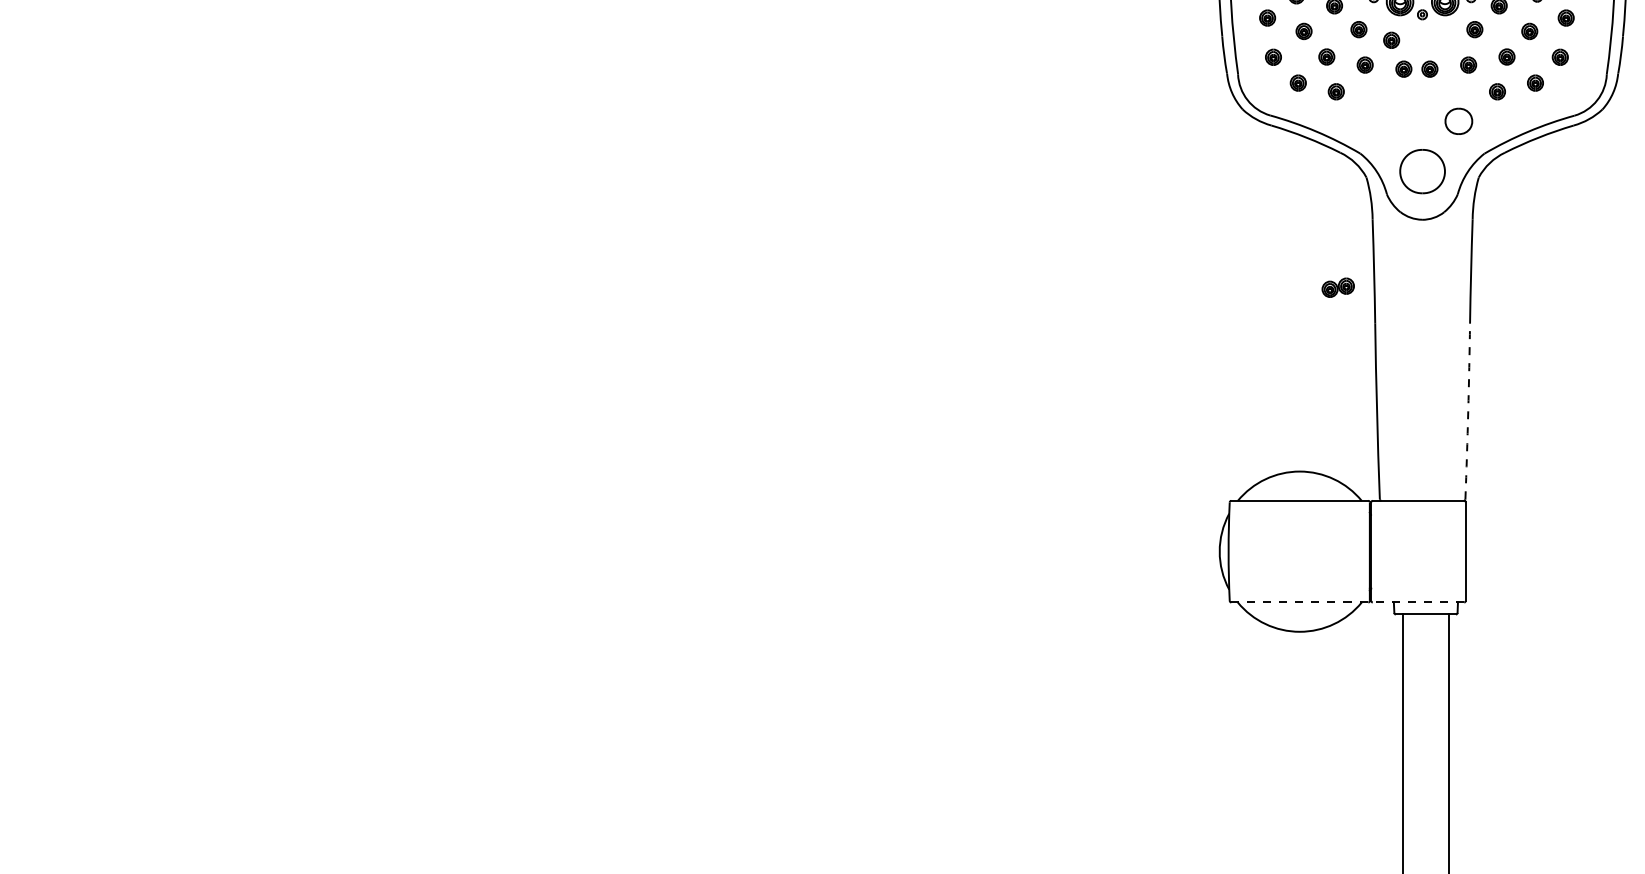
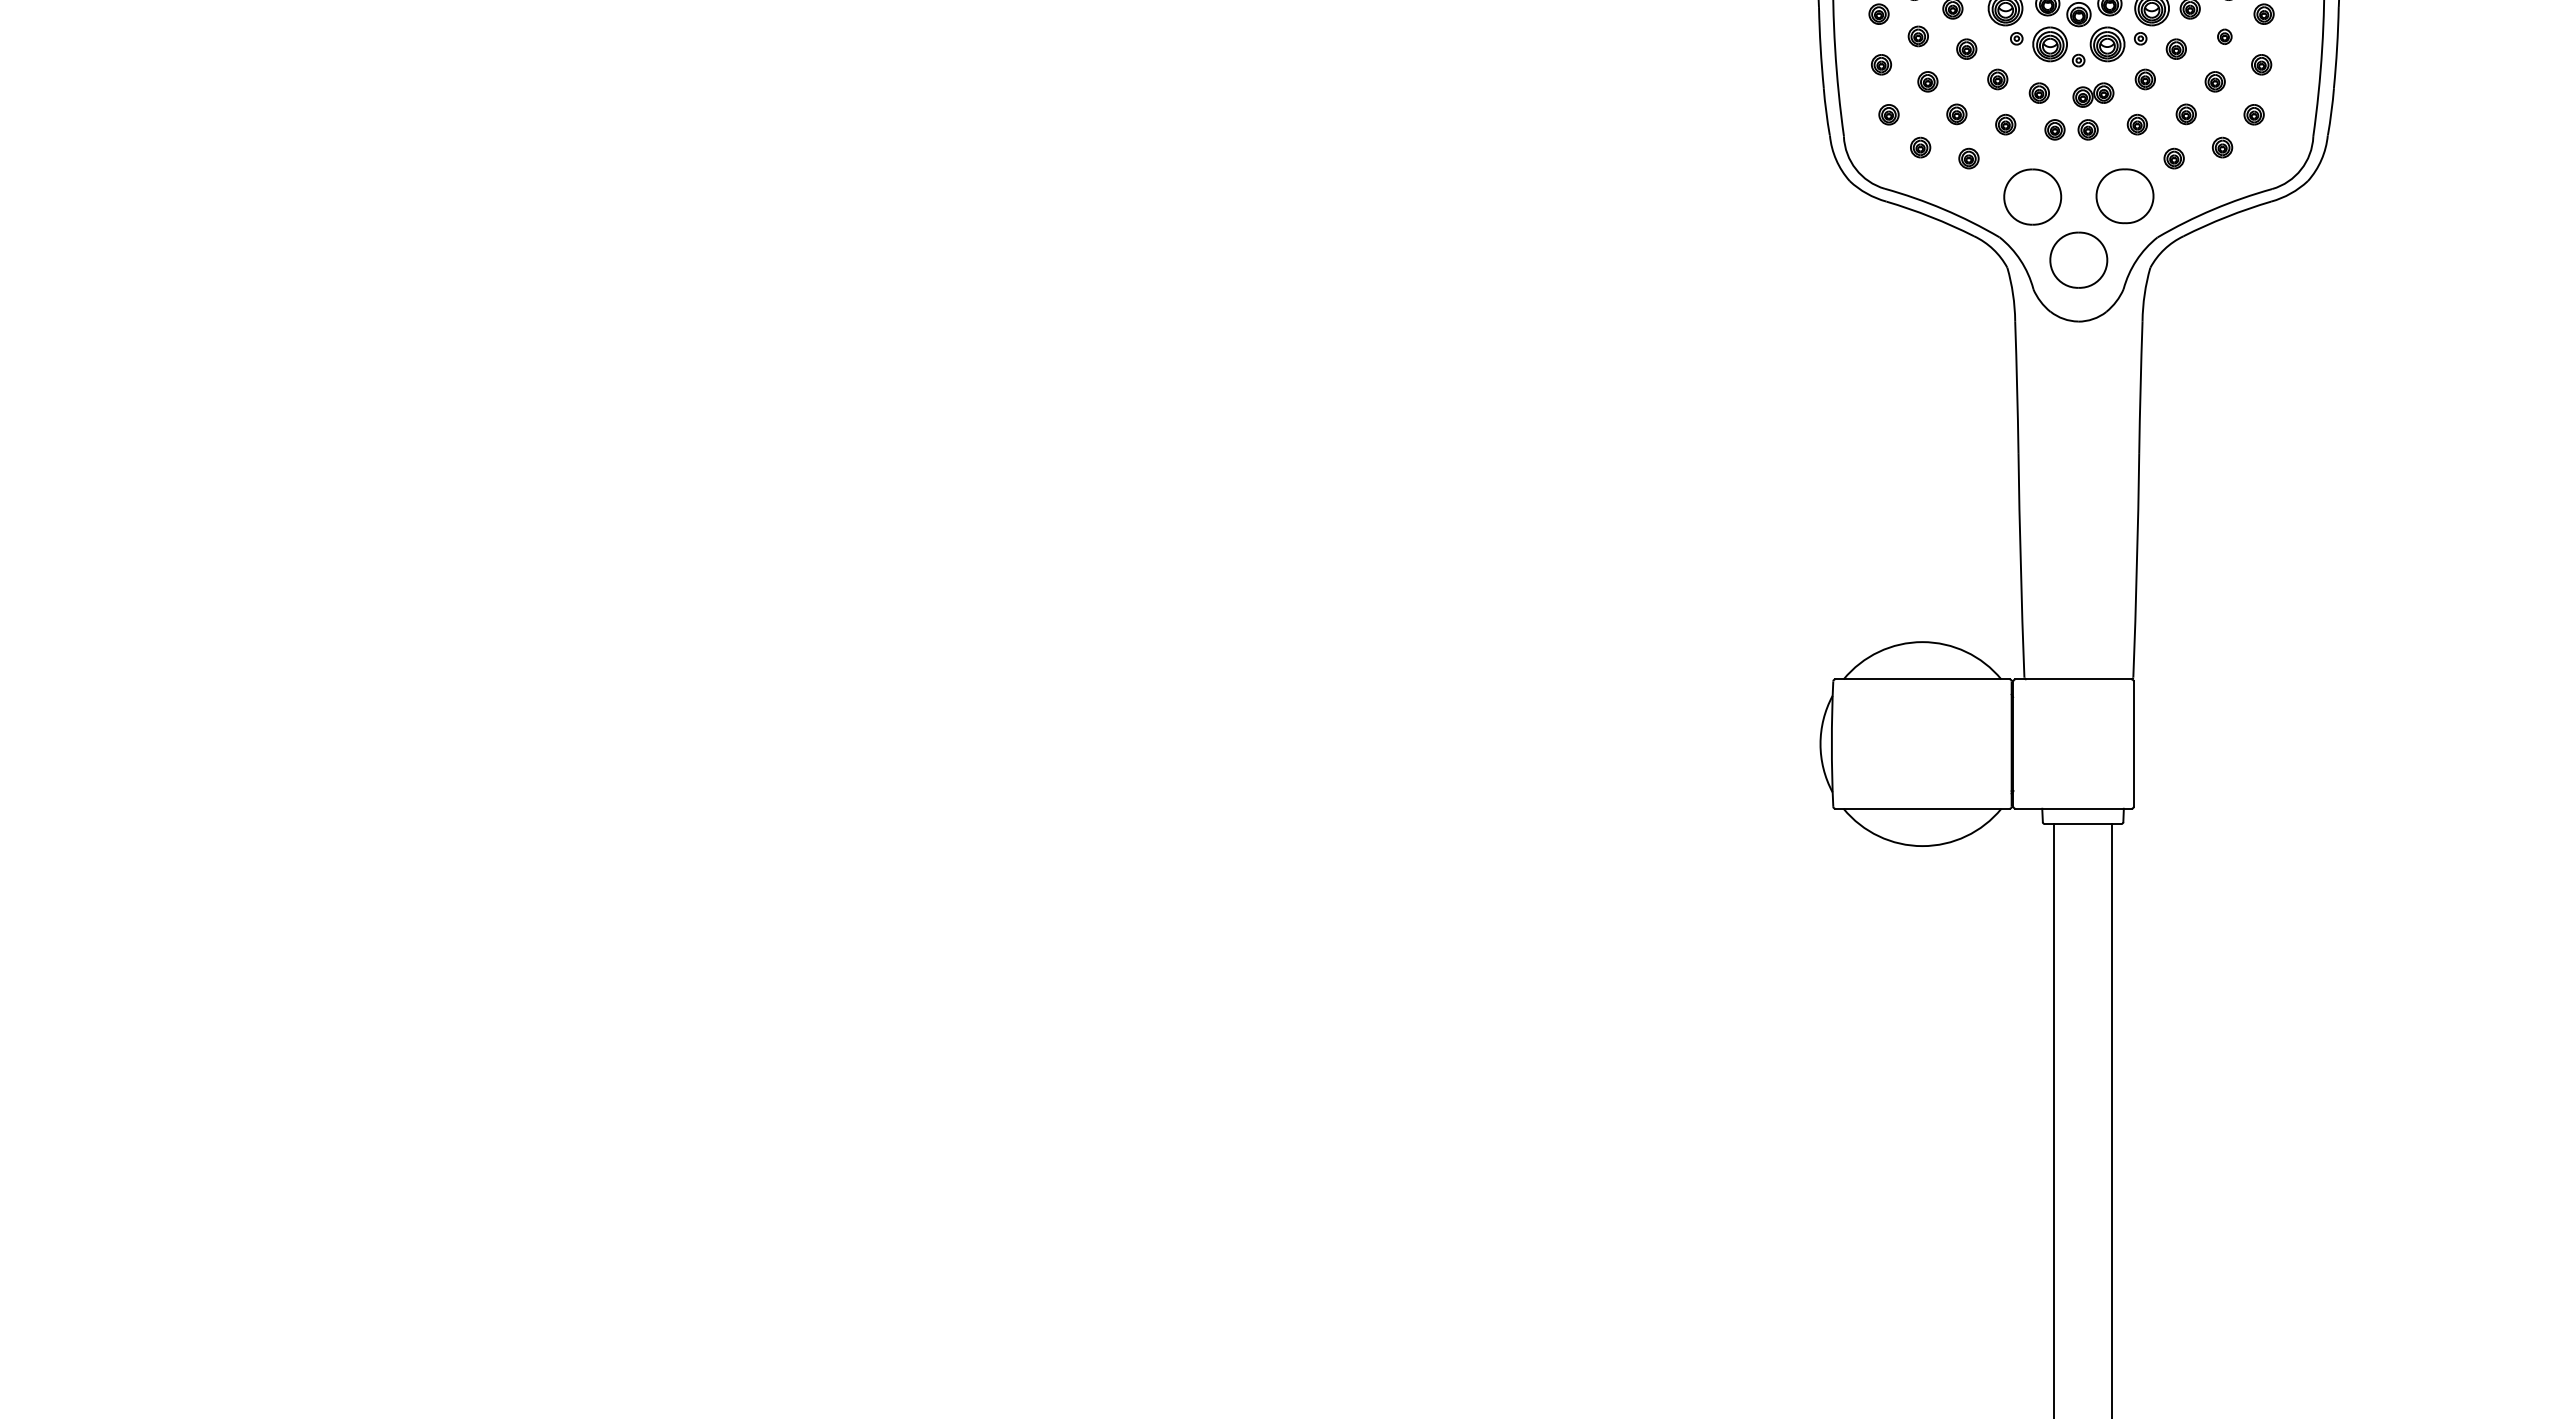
part: (1386, 121) -> (2032, 196), added
part: (1458, 121) -> (2124, 196), size x1.67
part: (1338, 287) -> (2093, 94), moved
arc: (1467, 411) -> (2136, 565), dashed -> solid
line: (1300, 602) -> (1923, 808), dashed -> solid
line: (1418, 602) -> (2073, 808), dashed -> solid

